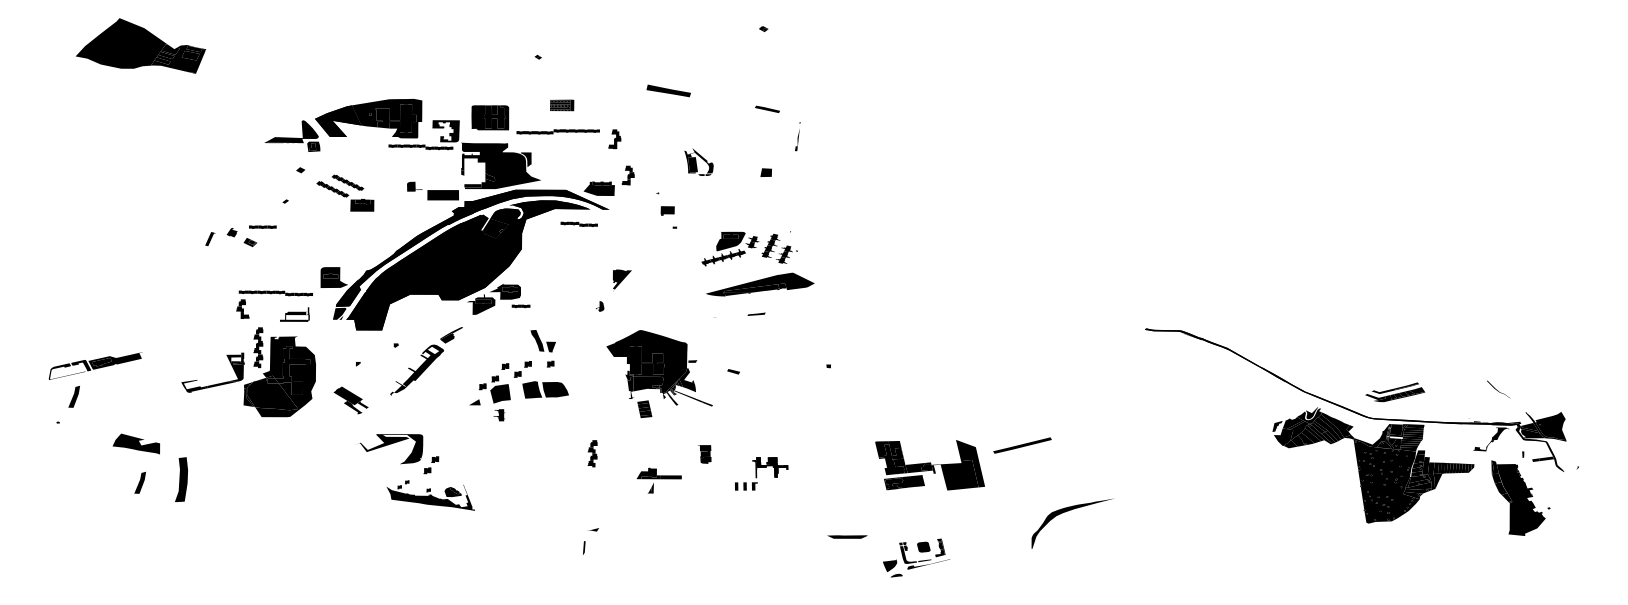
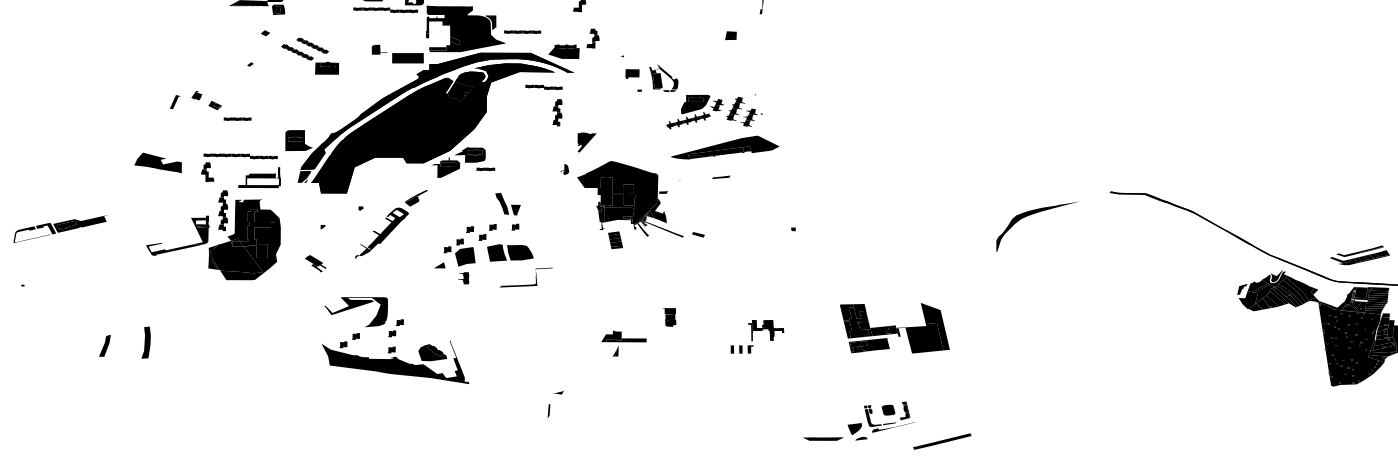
part: (698, 161) -> (663, 77), moved
line: (557, 168) -> (522, 31), added
line: (262, 226) -> (237, 118), moved
part: (294, 314) -> (259, 177), size x1.43
part: (659, 374) -> (630, 205), moved
part: (73, 396) -> (38, 259), removed
part: (350, 400) -> (315, 263), size x0.62
part: (561, 421) -> (526, 284), added
part: (135, 443) -> (157, 162), moved
line: (1022, 445) -> (942, 441), moved
part: (592, 453) -> (557, 112), moved
fill: (888, 466) -> (853, 329), added
part: (761, 473) -> (757, 336), moved
part: (180, 479) -> (145, 342), size x0.71
part: (430, 495) -> (395, 358), size x1.67
part: (1068, 511) -> (1033, 214), moved
line: (847, 536) -> (823, 438), moved

